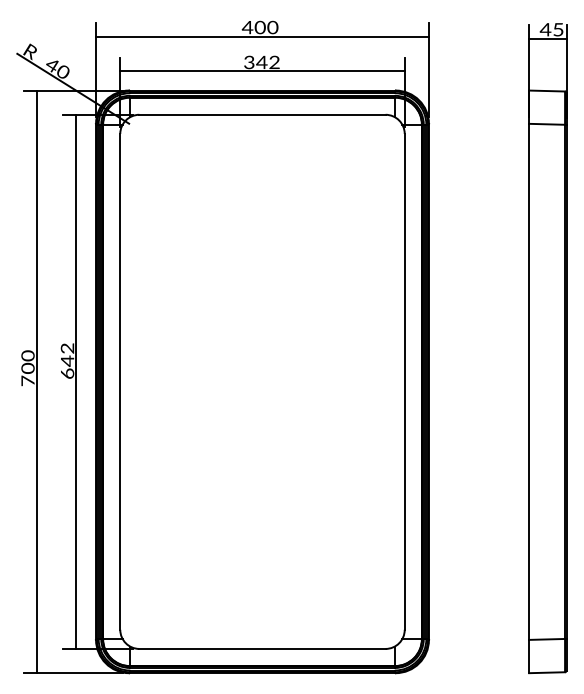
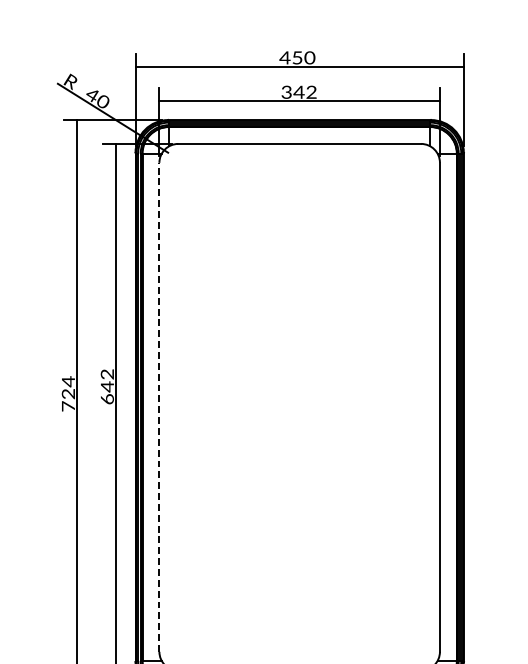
text: (259, 27) -> (296, 57), 400 -> 450
text: (27, 361) -> (67, 387), 700 -> 724
line: (120, 381) -> (159, 406), solid -> dashed

